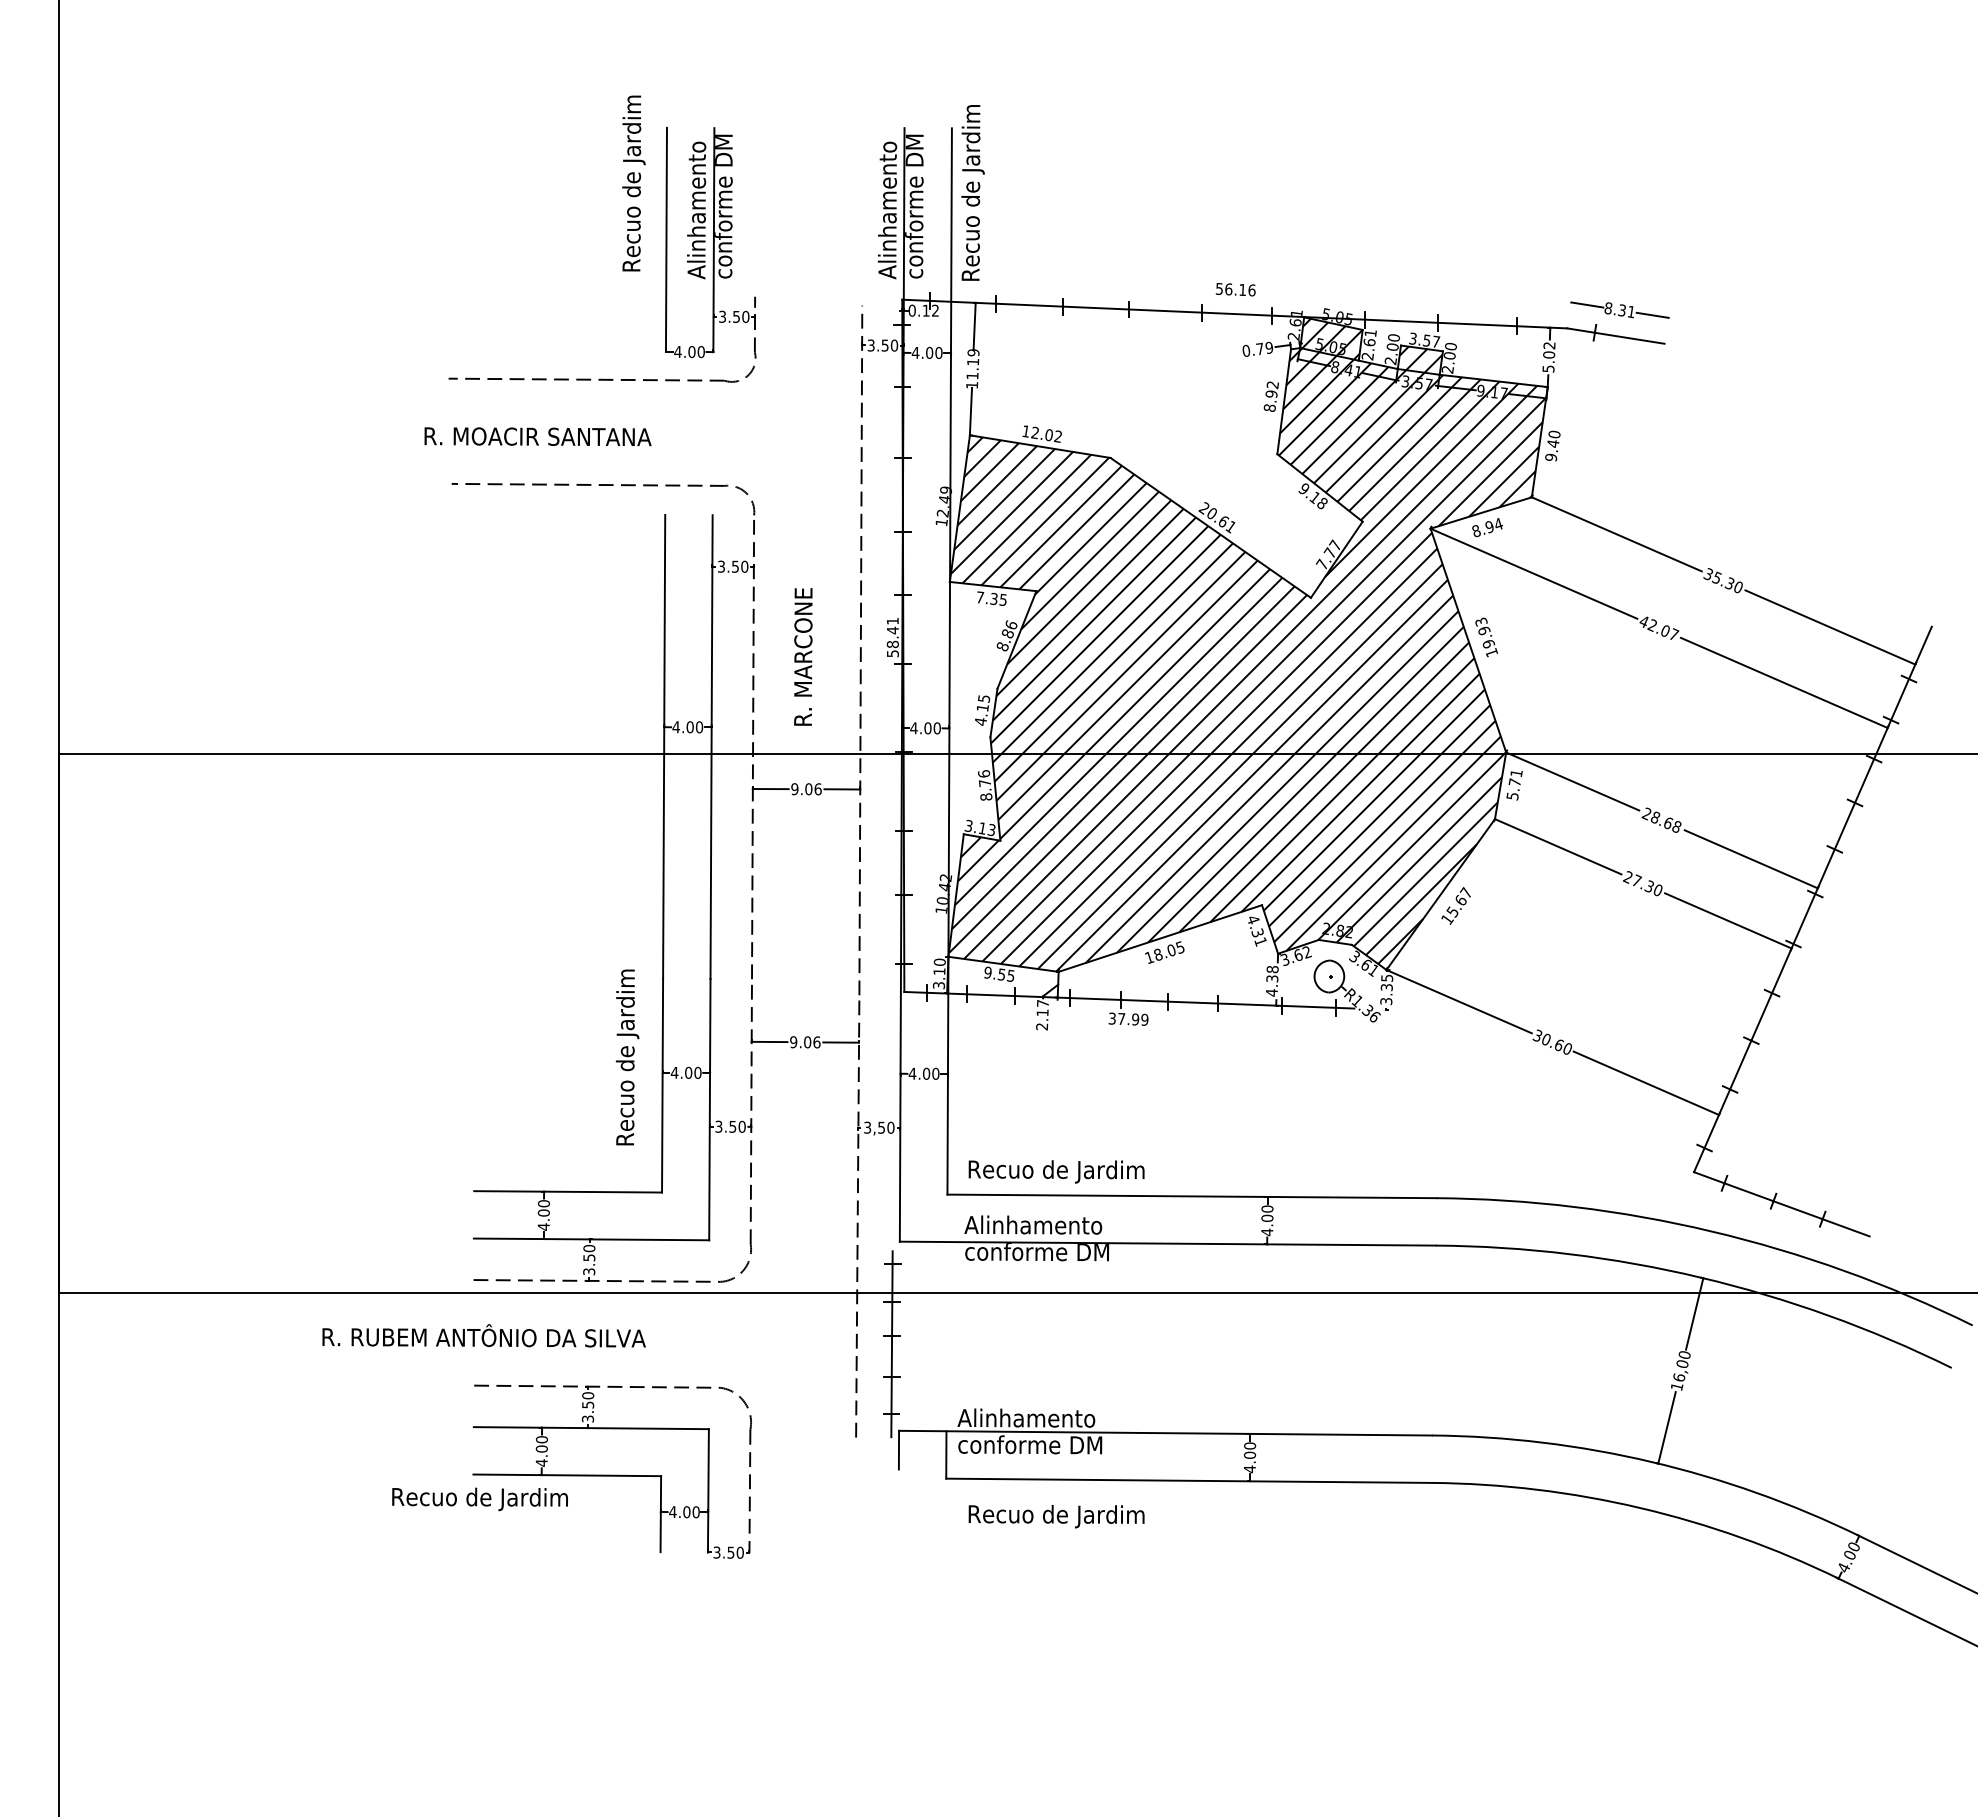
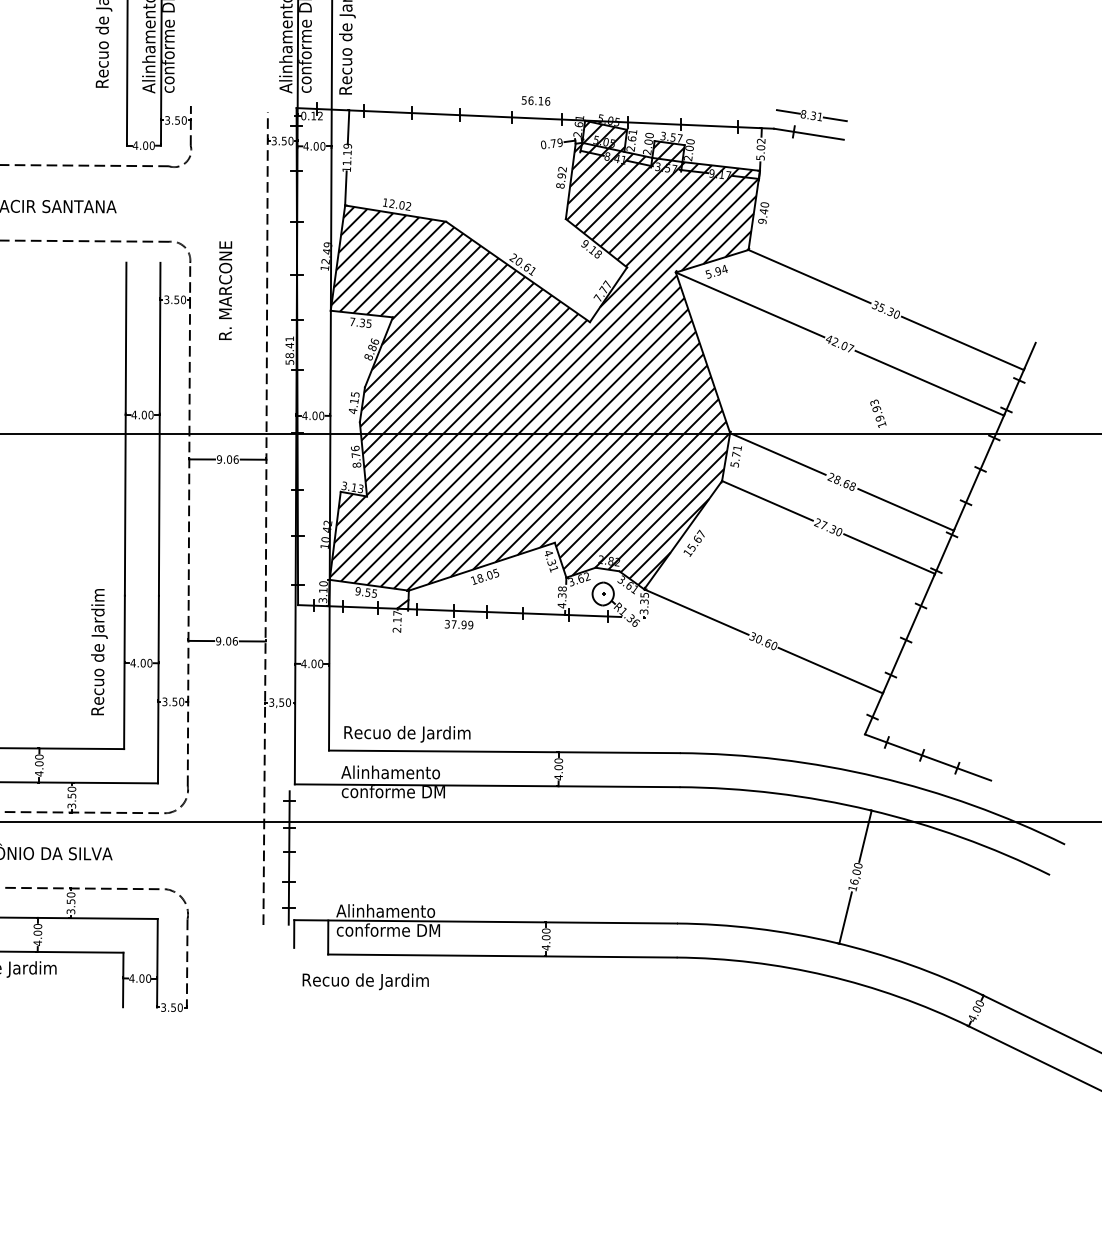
text: (1476, 530) -> (708, 273), 8.94 -> 5.94
text: (1486, 637) -> (878, 413), moved
text: (803, 656) -> (225, 290), moved
text: (1056, 1516) -> (365, 981), moved

